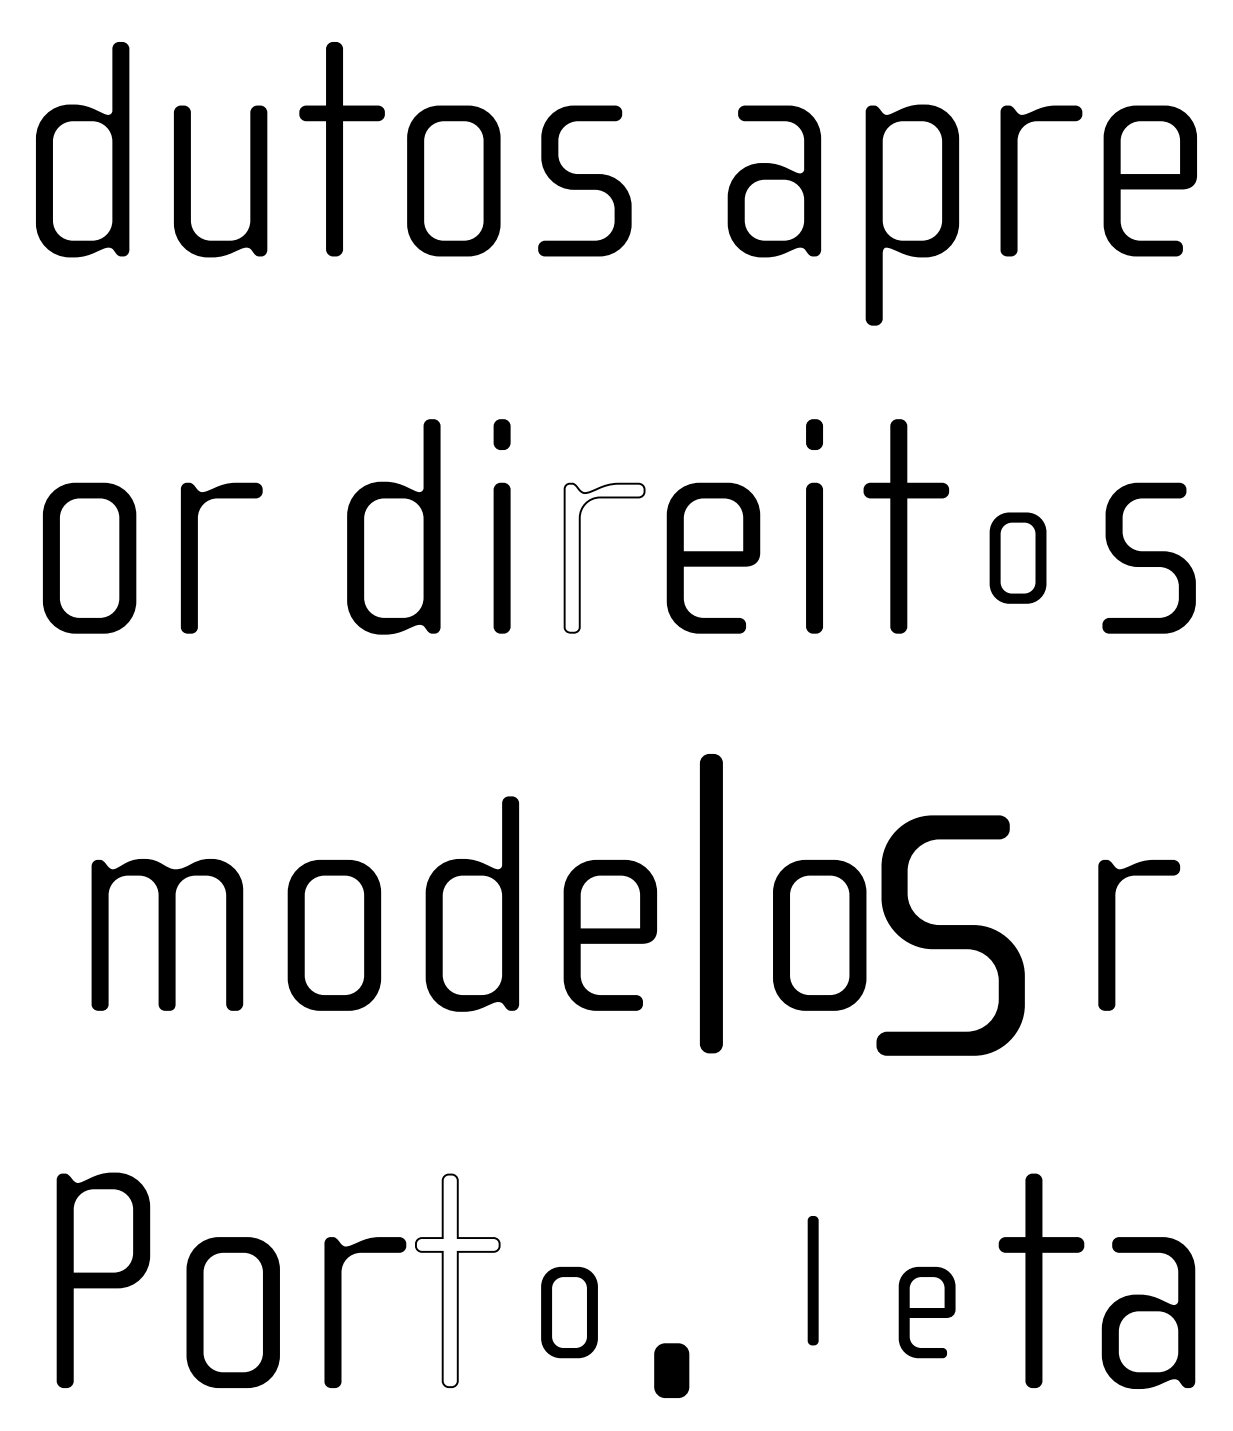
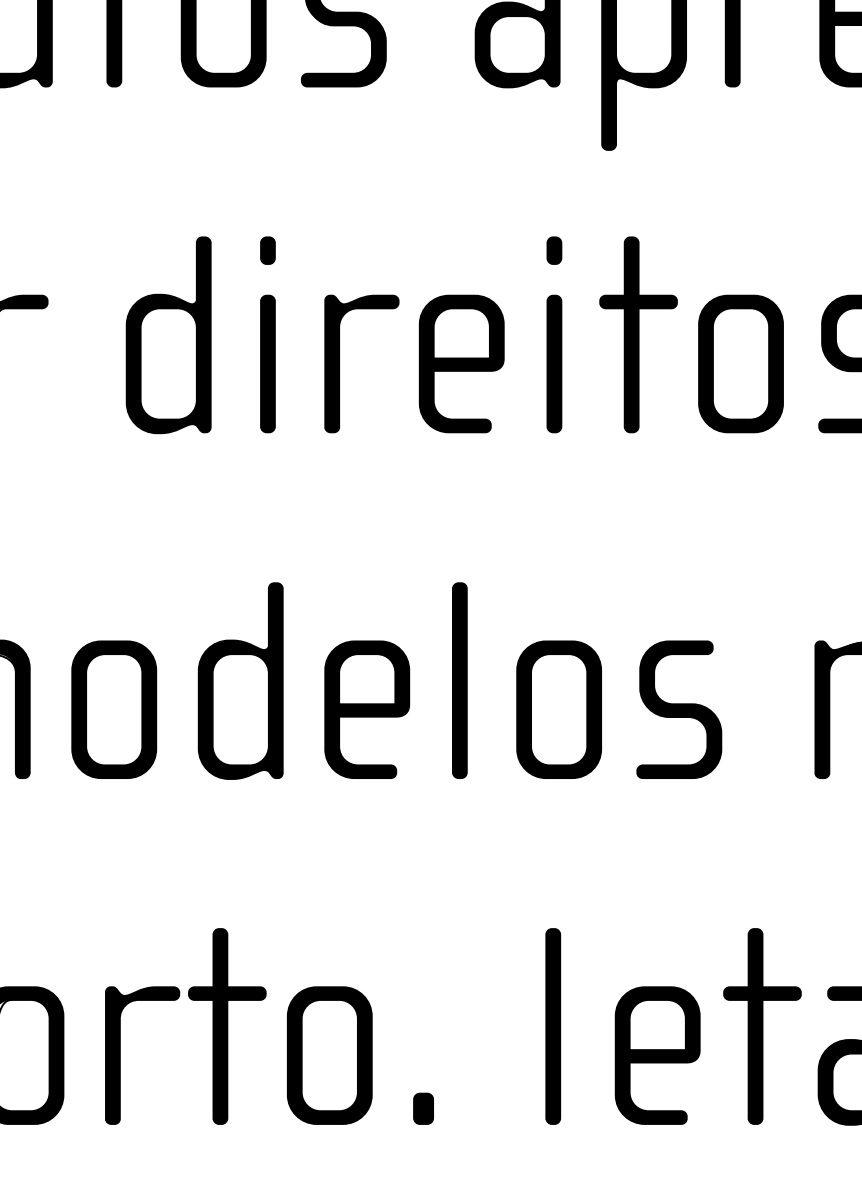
fill: (604, 557) -> (361, 363), added
part: (1017, 557) -> (740, 363), size x1.67
part: (711, 903) -> (459, 680), size x0.71
part: (950, 934) -> (679, 708), size x0.62
fill: (457, 1280) -> (227, 1026), added
part: (812, 1280) -> (552, 1026), size x1.67
part: (569, 1312) -> (329, 1055), size x1.67
part: (926, 1312) -> (657, 1055), size x1.67
part: (671, 1370) -> (423, 1108), size x0.62

